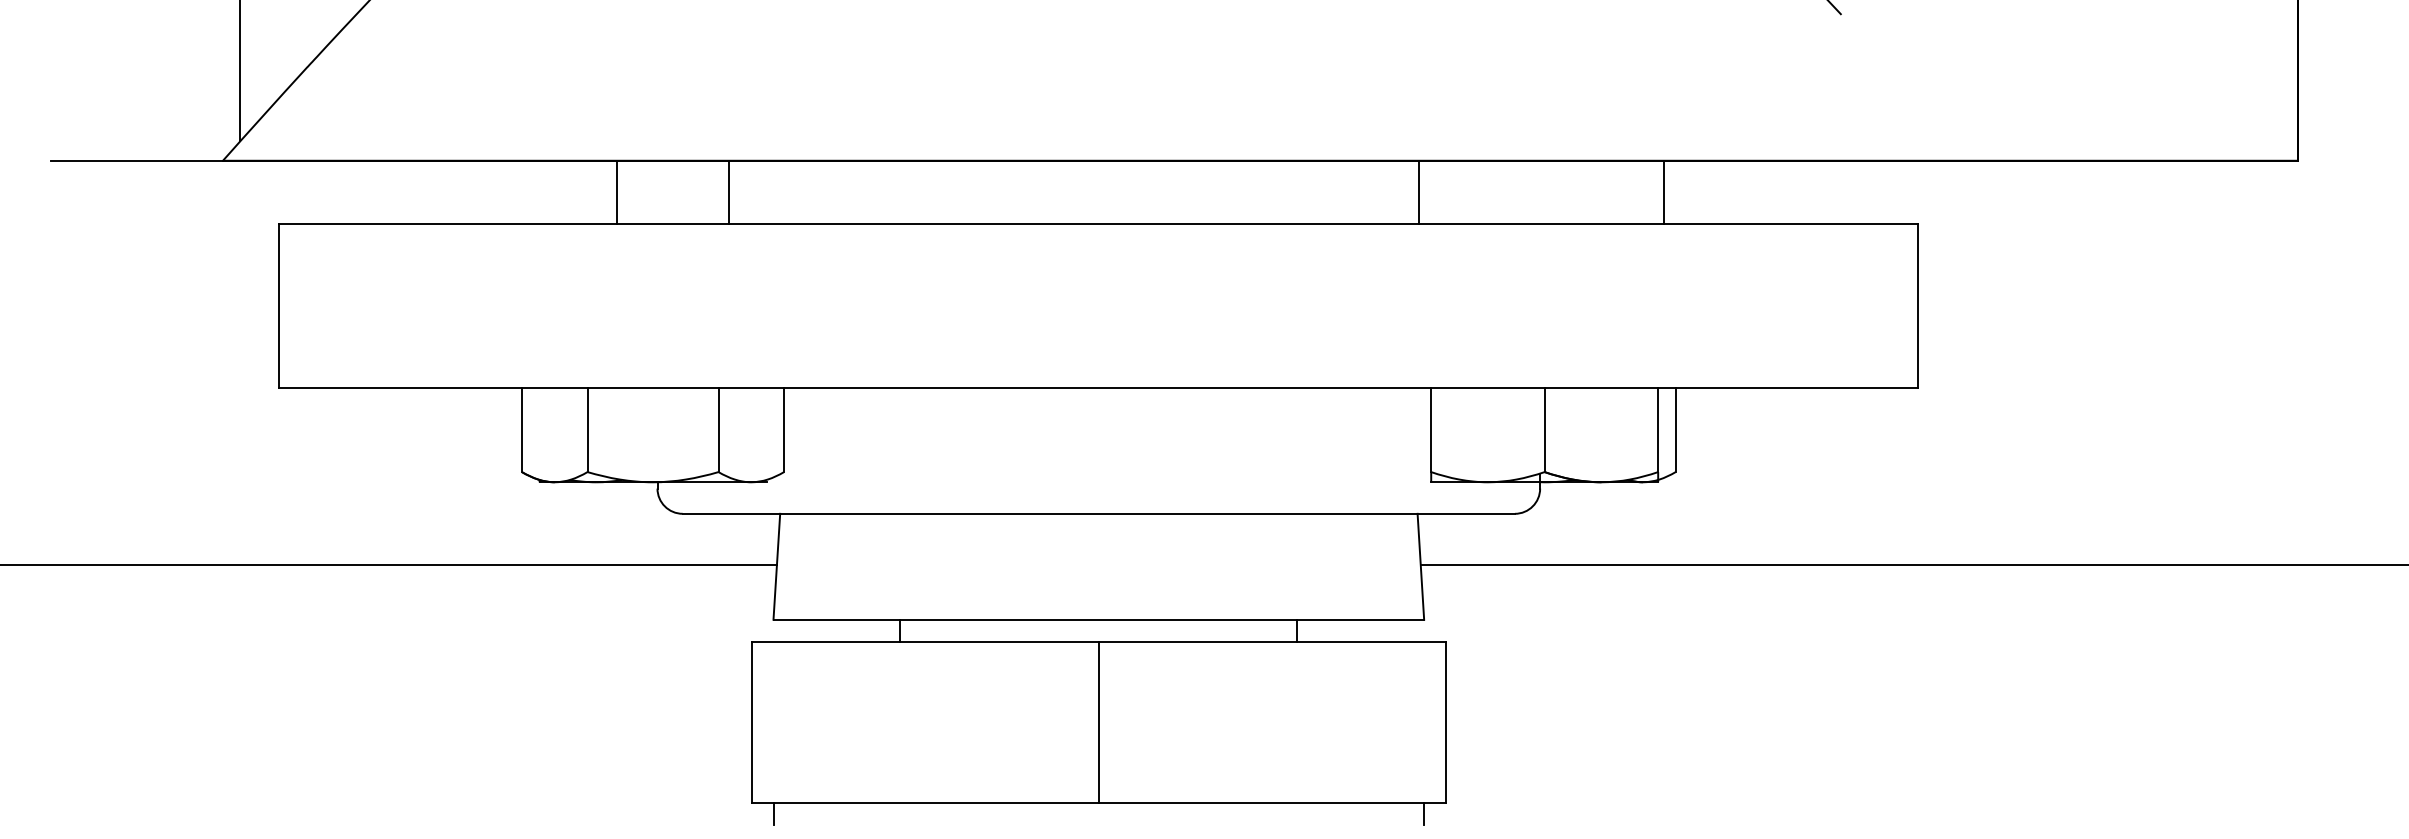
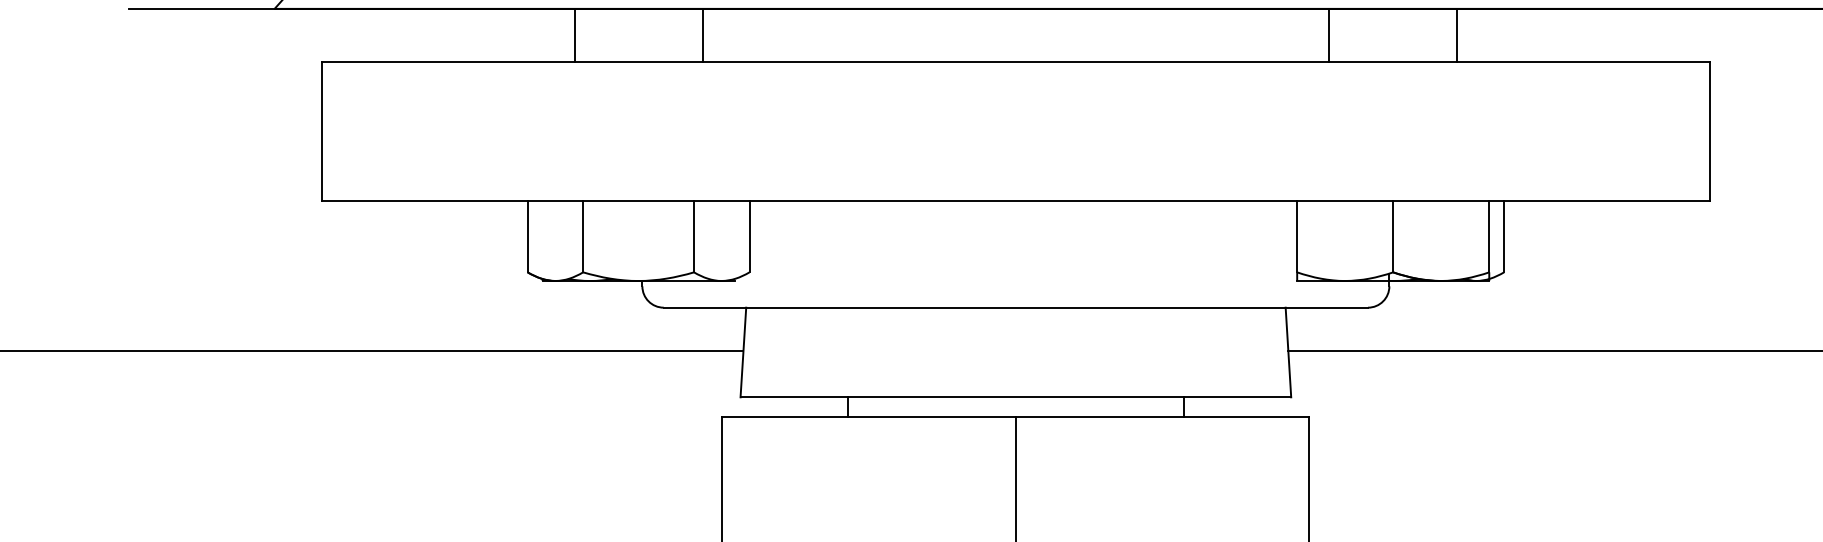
line: (617, 191) -> (574, 34), moved
line: (1419, 191) -> (1329, 34), moved
line: (1664, 191) -> (1457, 34), moved

